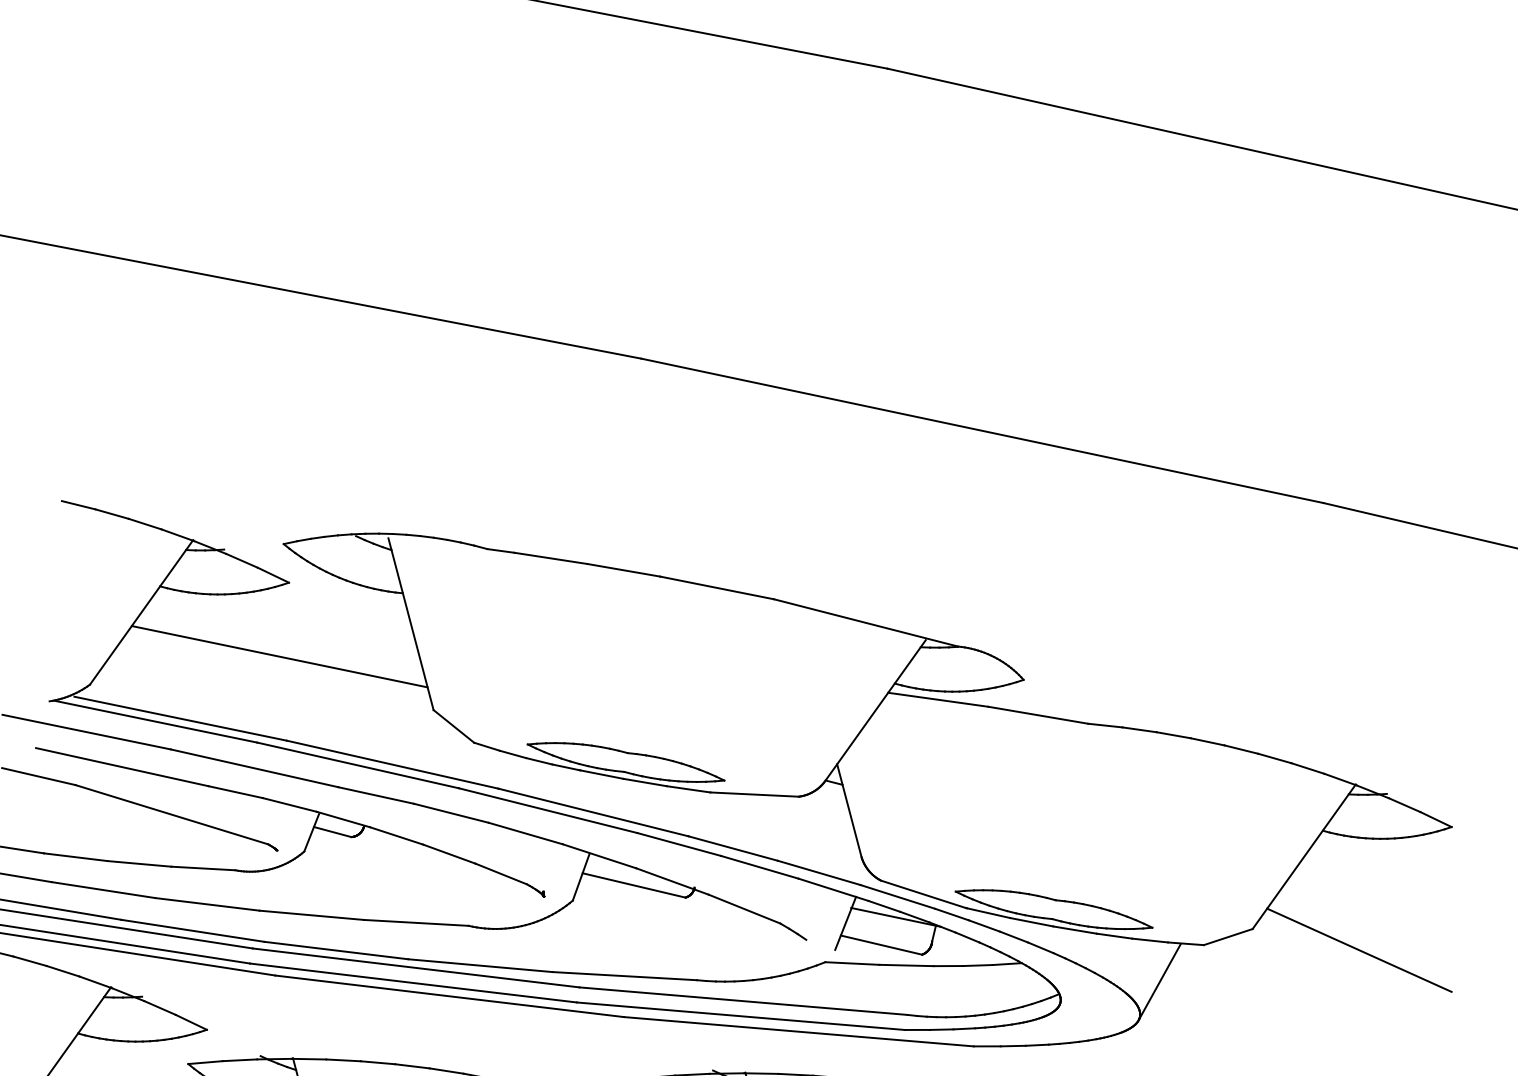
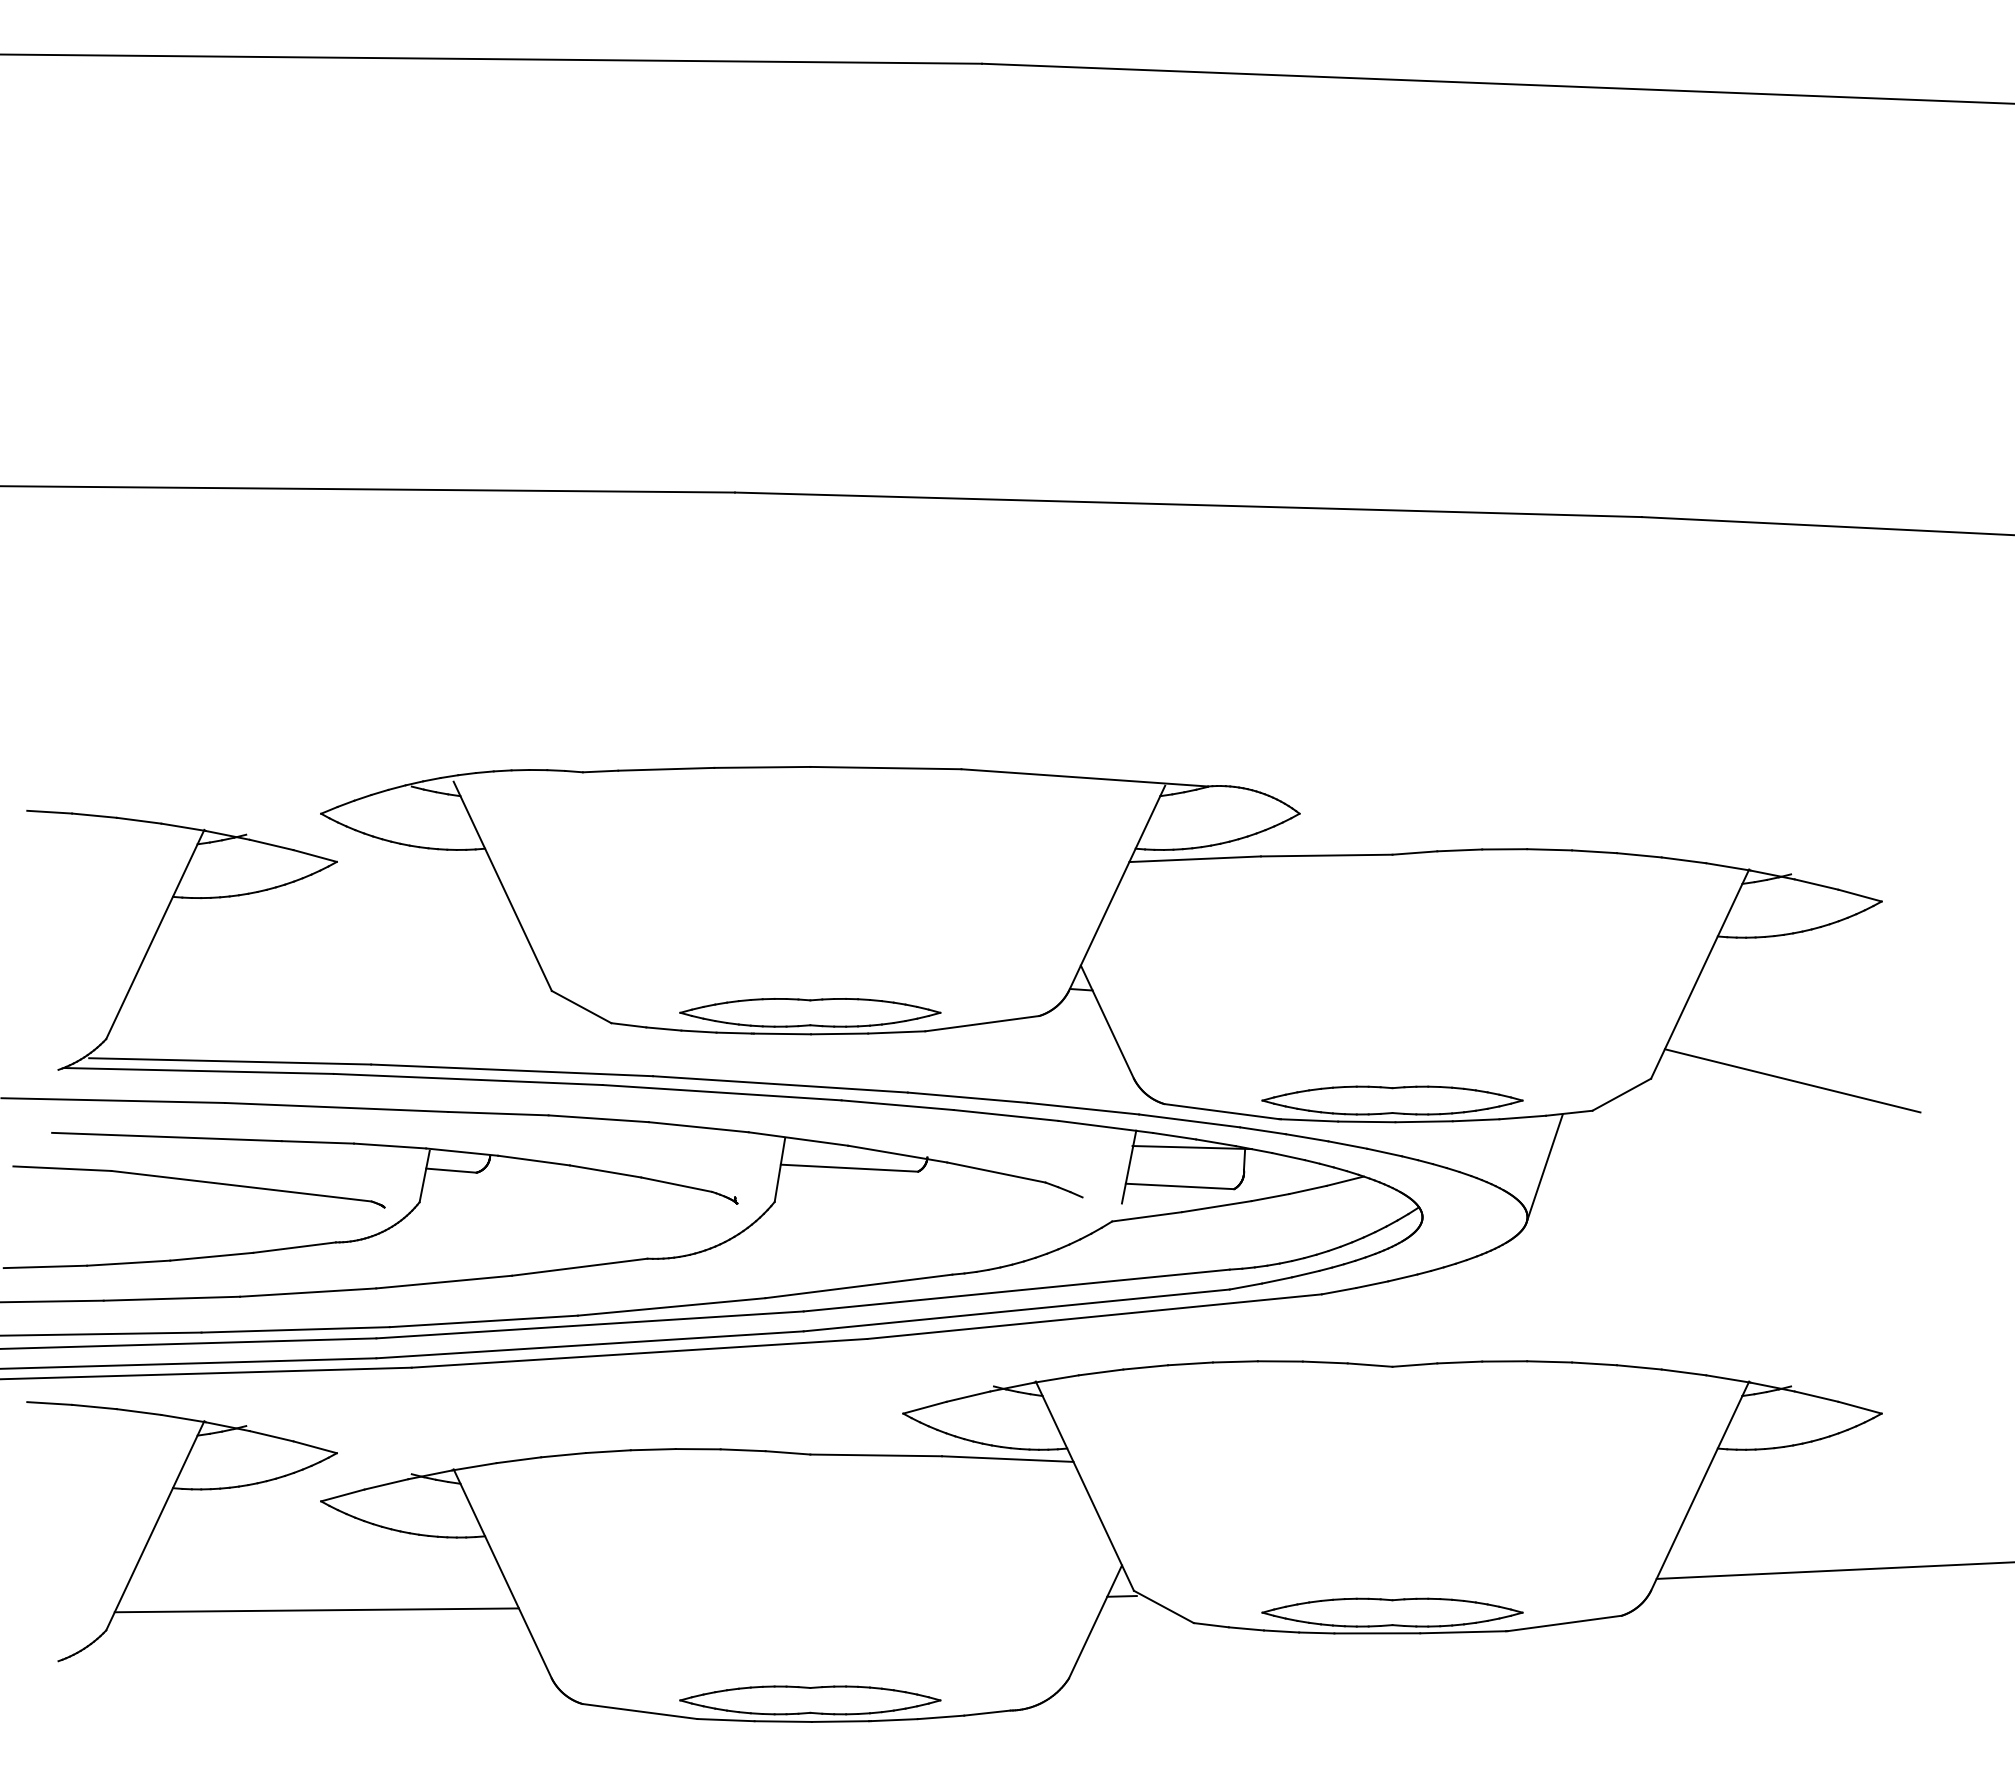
line: (279, 656) -> (342, 958), removed

